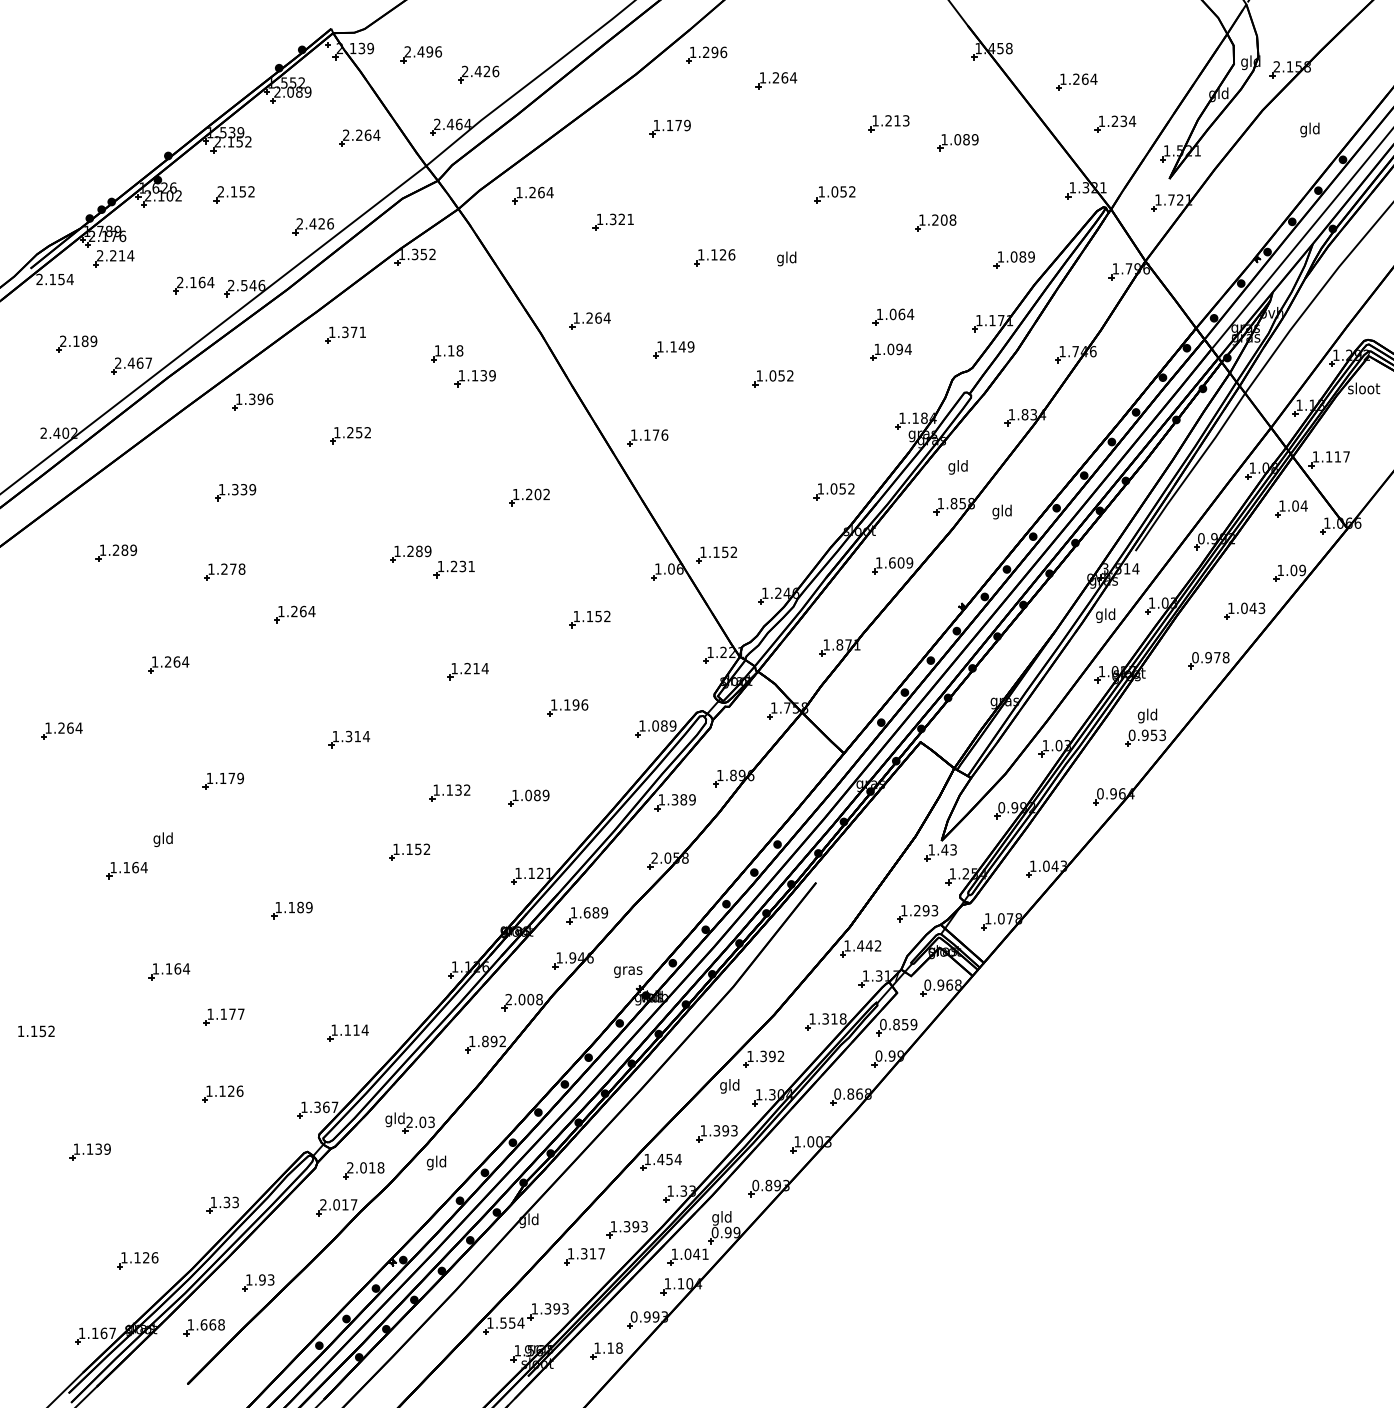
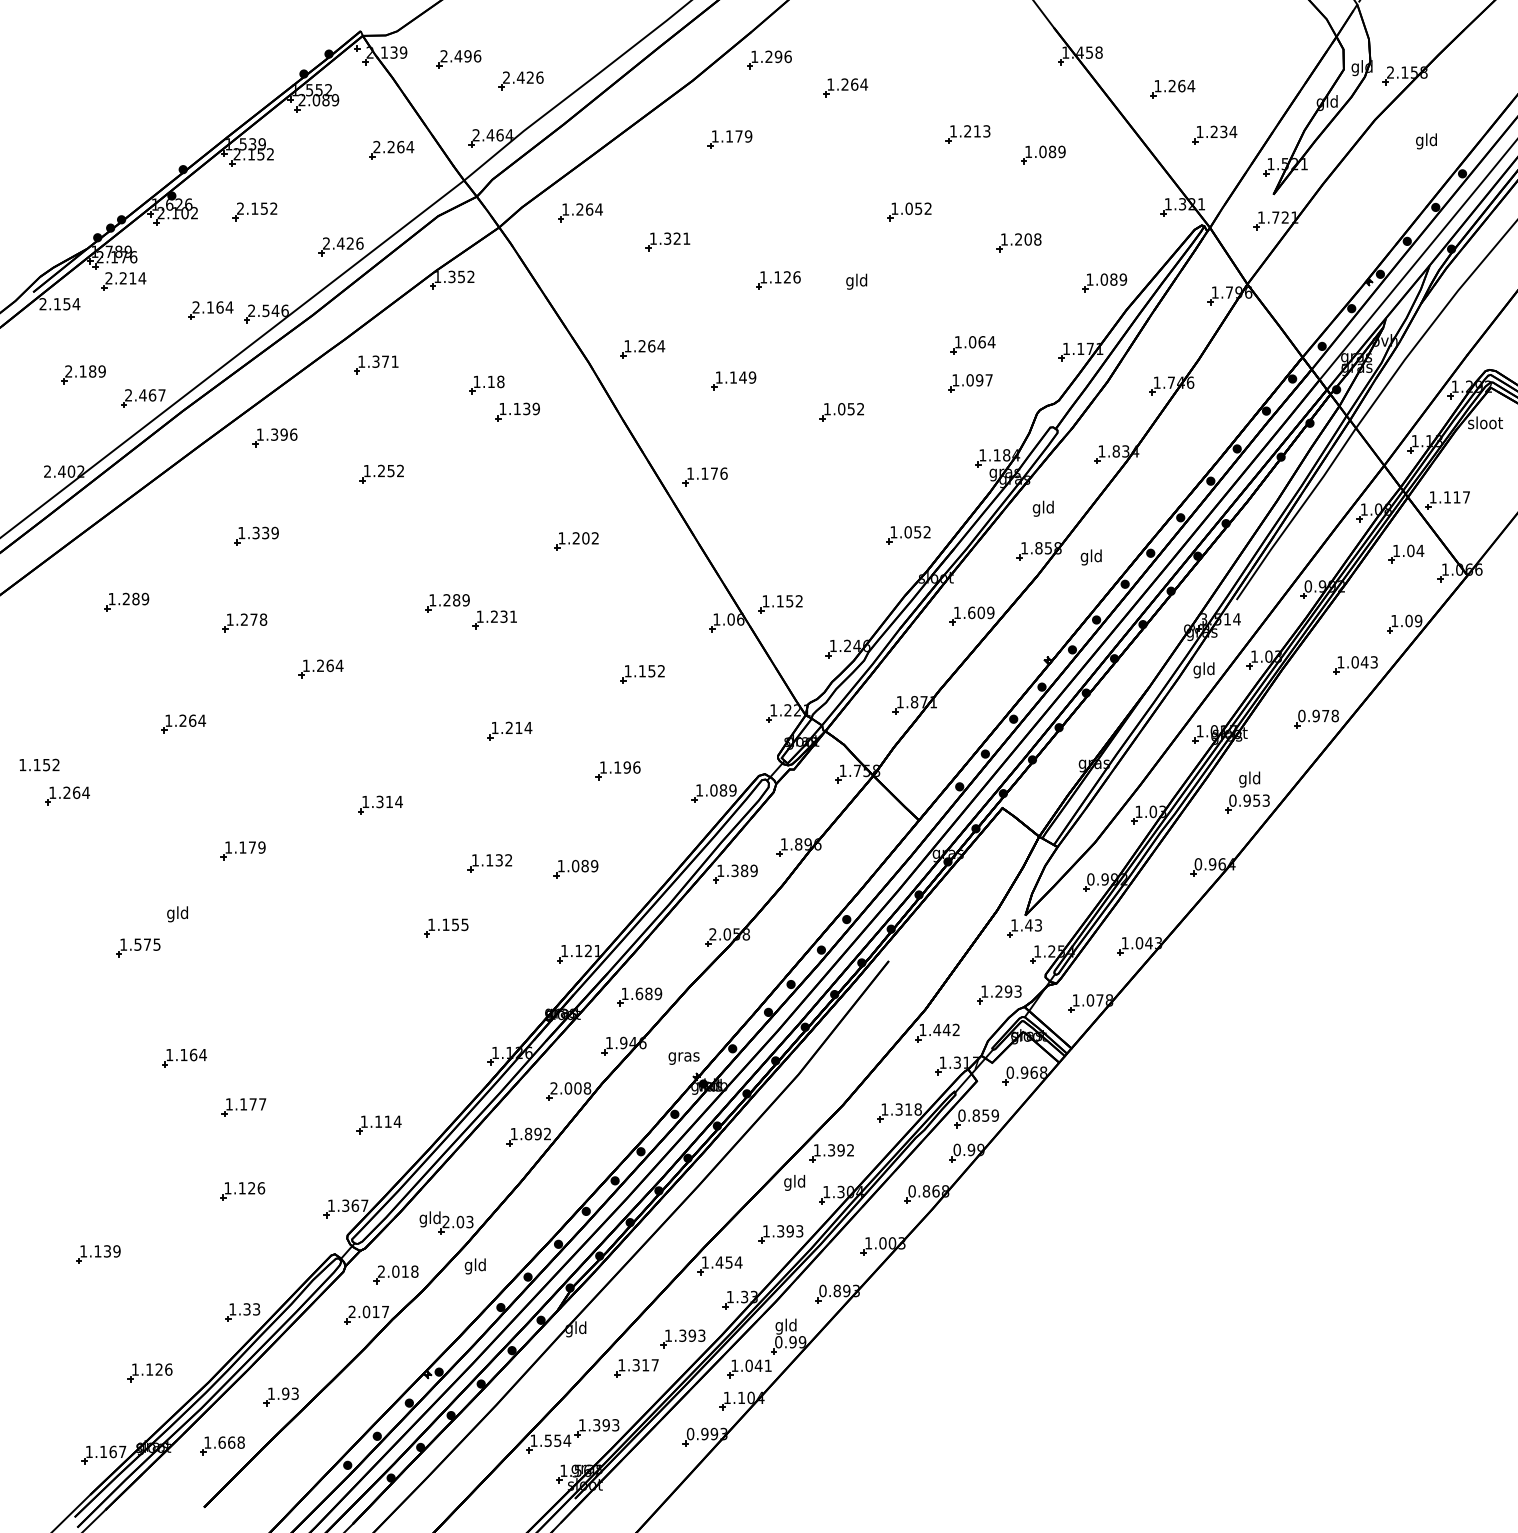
text: (908, 349) -> (989, 380), 1.094 -> 1.097
text: (426, 849) -> (464, 924), 1.152 -> 1.155
text: (135, 867) -> (147, 944), 1.164 -> 1.575
part: (291, 910) -> (317, 991), removed
text: (36, 1030) -> (39, 764), moved
part: (606, 1350) -> (660, 1470), removed

